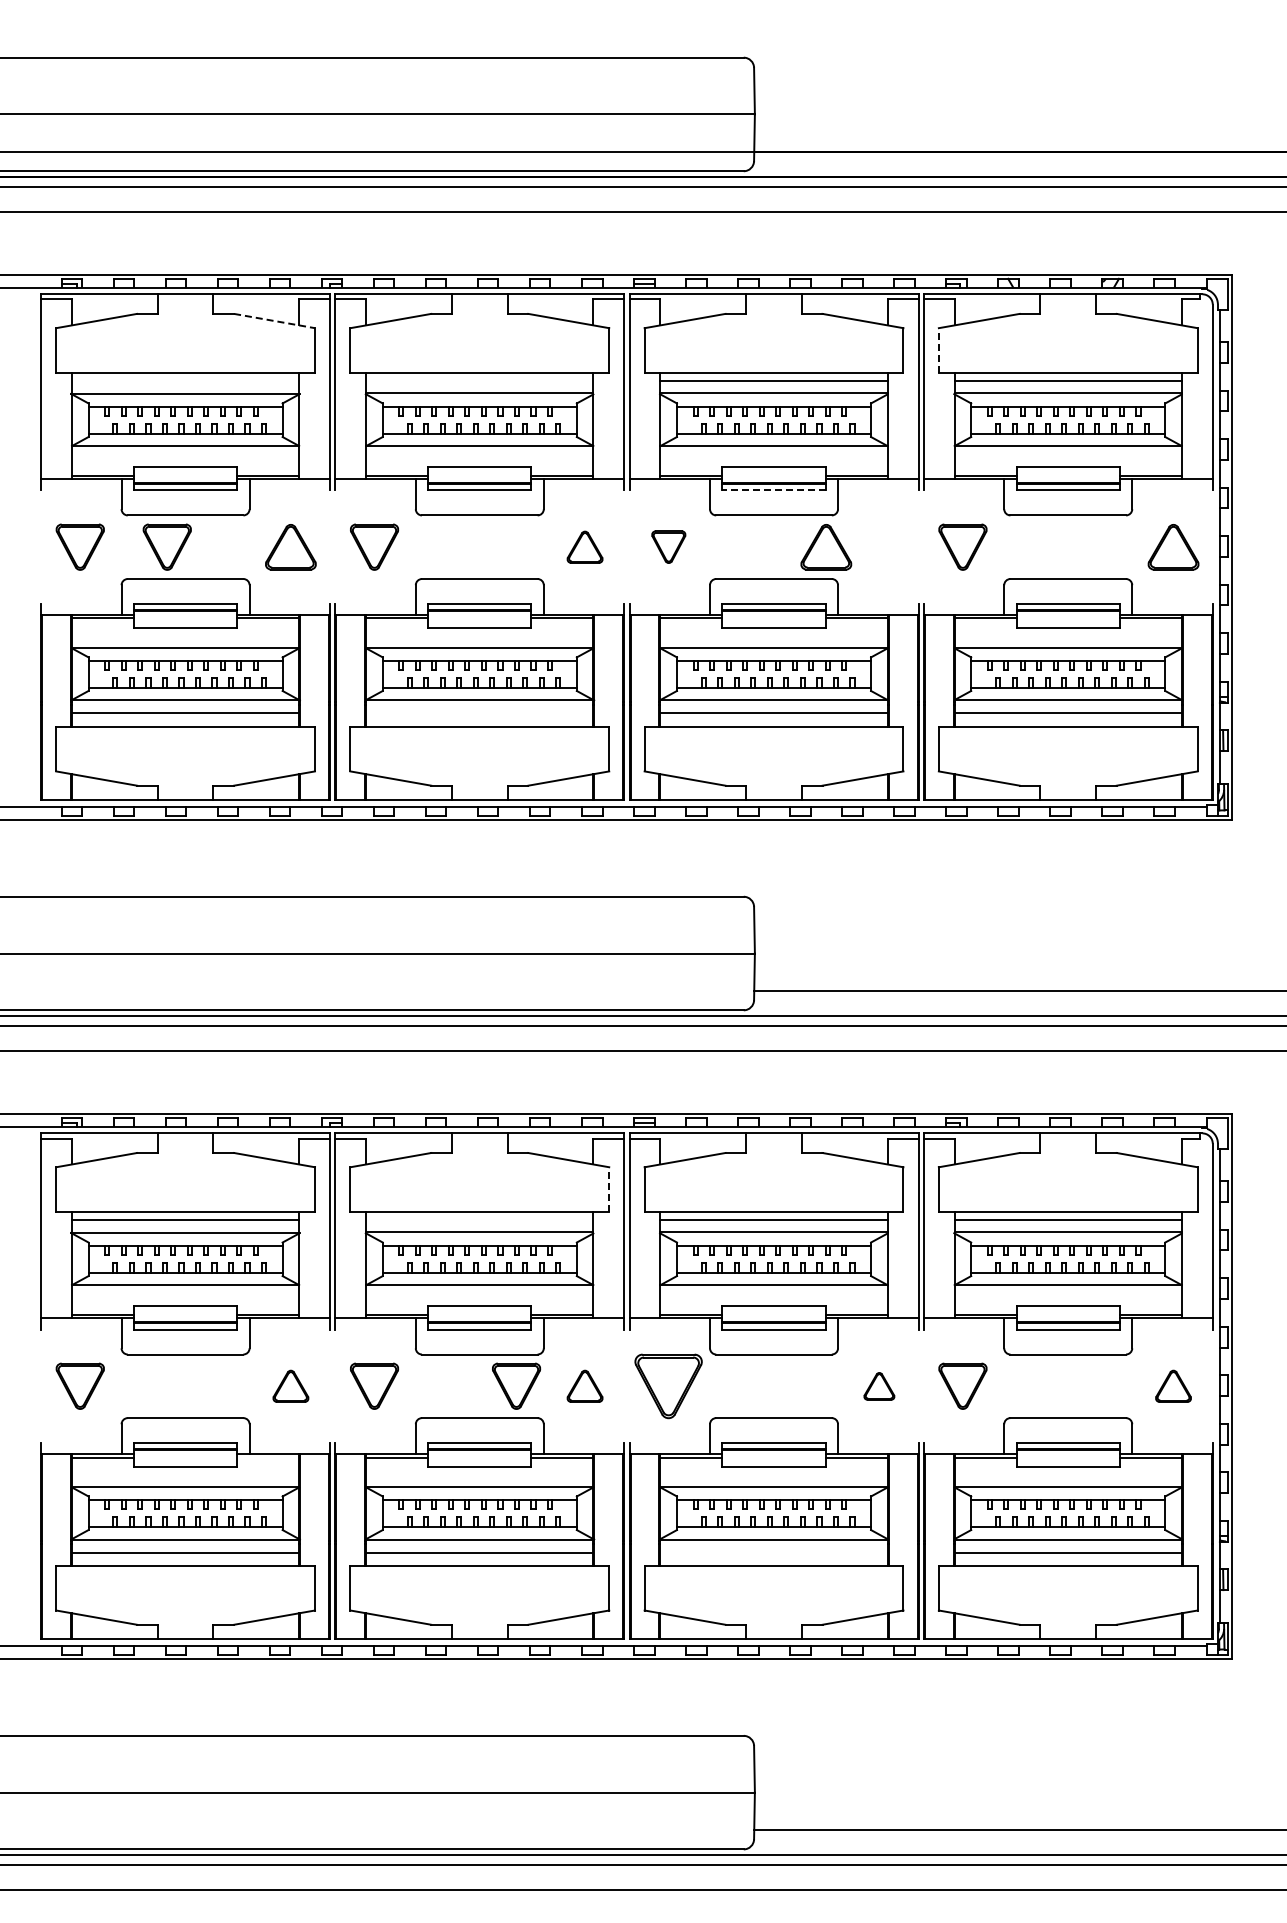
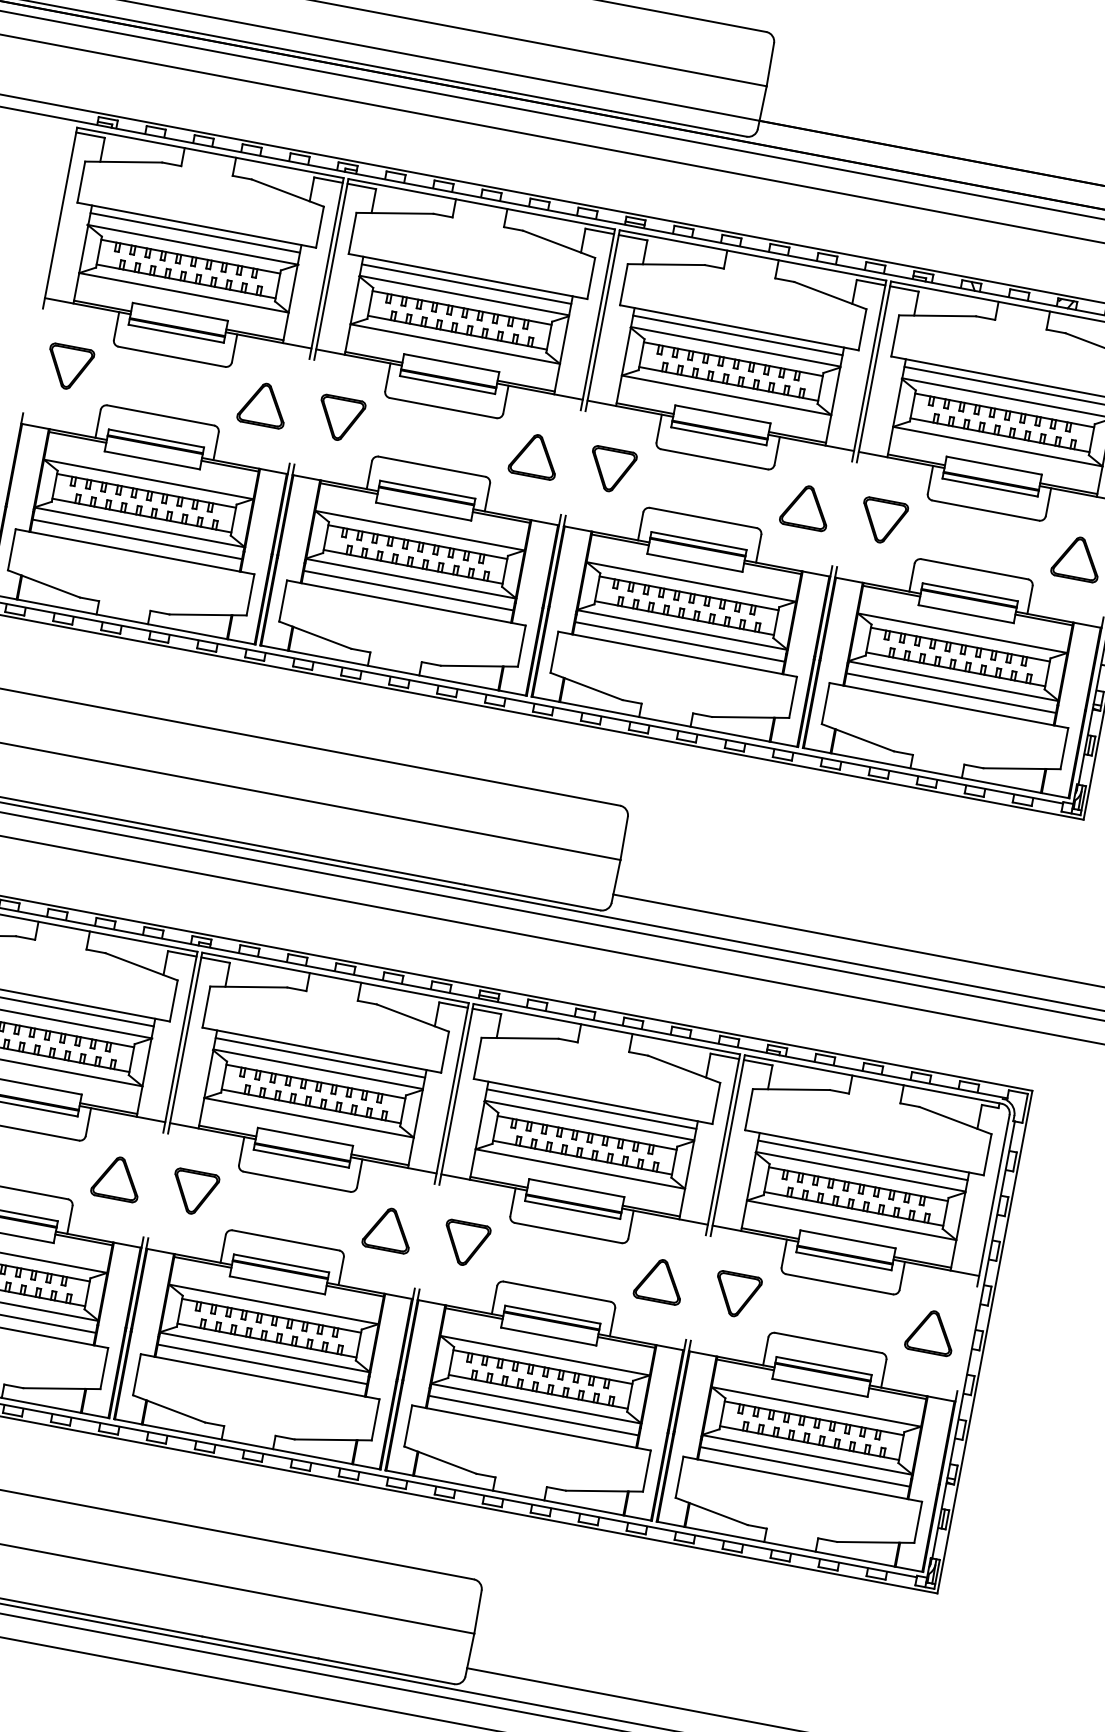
line: (275, 321) -> (288, 193), dashed -> solid
line: (938, 349) -> (895, 335), dashed -> solid
line: (185, 381) -> (195, 233), added
line: (479, 381) -> (466, 284), added
line: (774, 490) -> (719, 436), dashed -> solid
part: (166, 546) -> (148, 382), removed
part: (668, 546) -> (611, 469), size x1.43
part: (584, 547) -> (534, 455), size x1.43
part: (826, 547) -> (806, 507), moved
line: (479, 713) -> (408, 590), added
line: (609, 1189) -> (445, 1052), dashed -> solid
line: (479, 1220) -> (320, 1058), added
part: (516, 1385) -> (325, 1216), removed
part: (668, 1385) -> (465, 1243), size x0.71
part: (290, 1386) -> (116, 1178), size x1.43
part: (584, 1386) -> (387, 1229), size x1.43
part: (879, 1386) -> (659, 1280), size x1.67
part: (1173, 1386) -> (931, 1332), size x1.43
line: (268, 1457) -> (84, 1239), added
line: (773, 1552) -> (533, 1415), added

